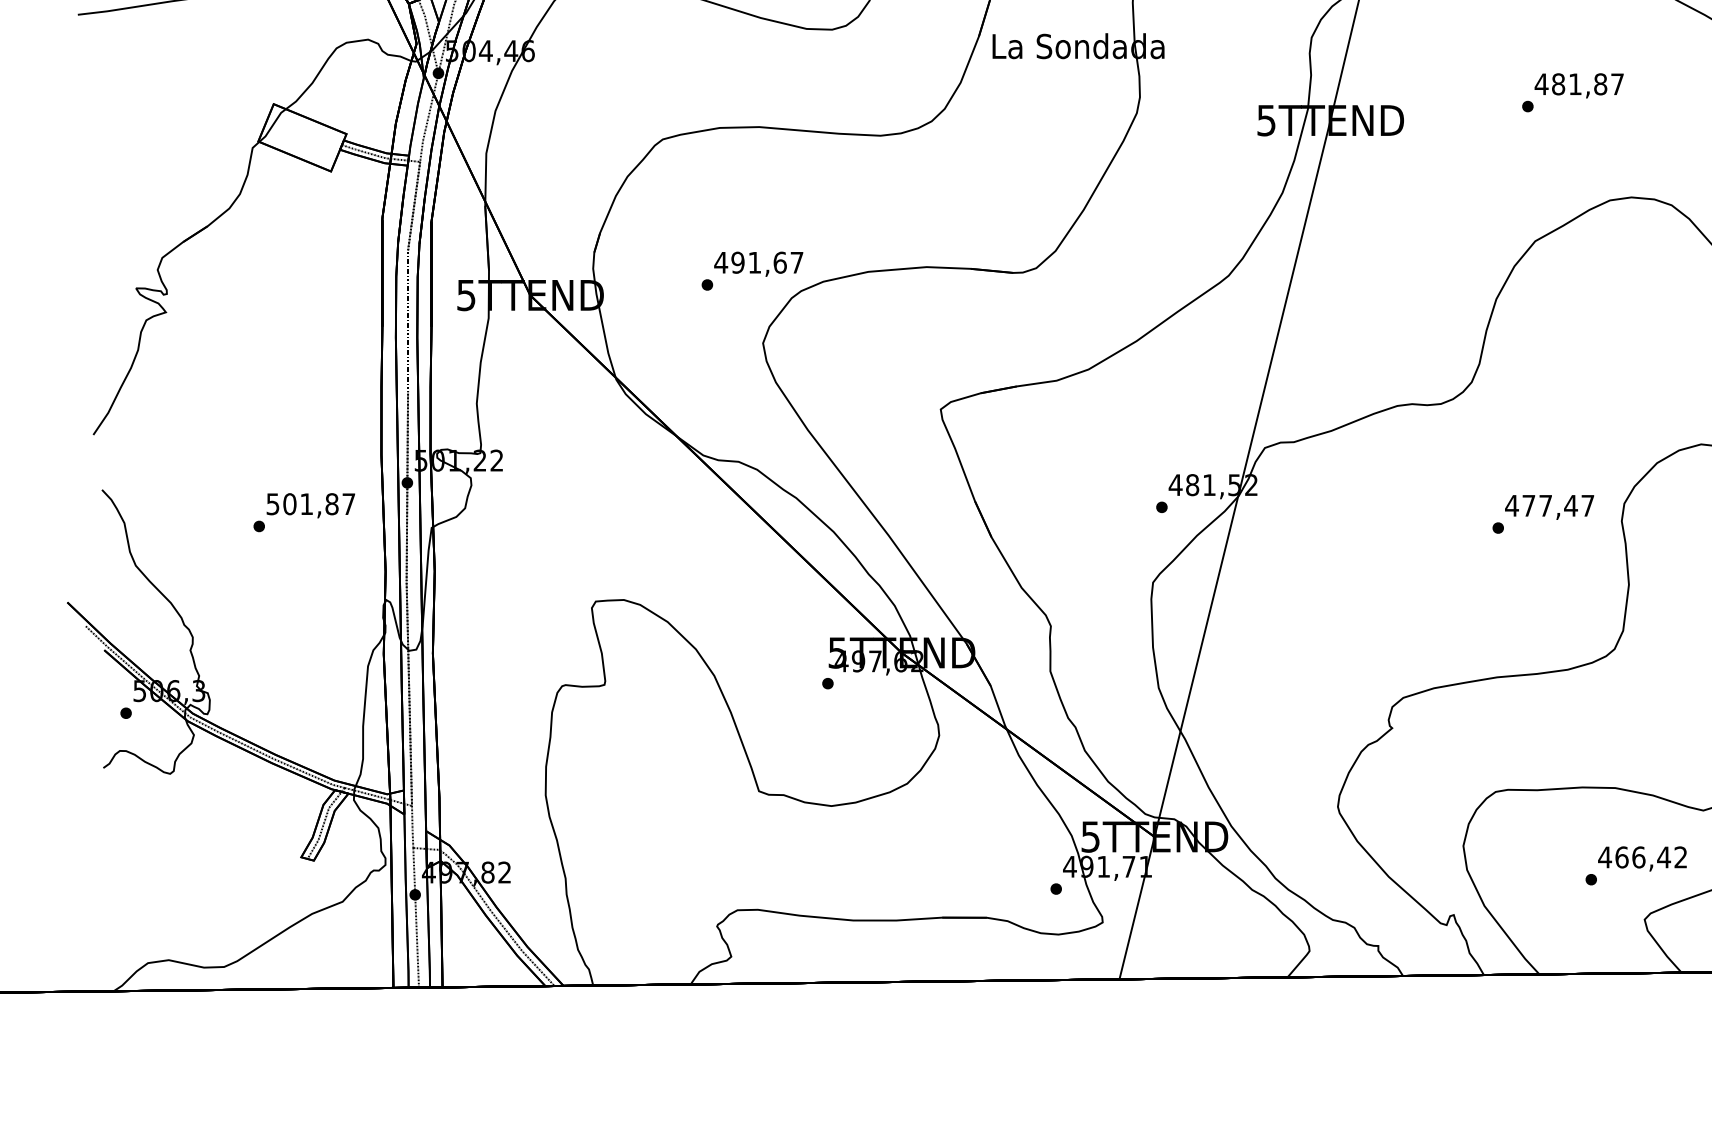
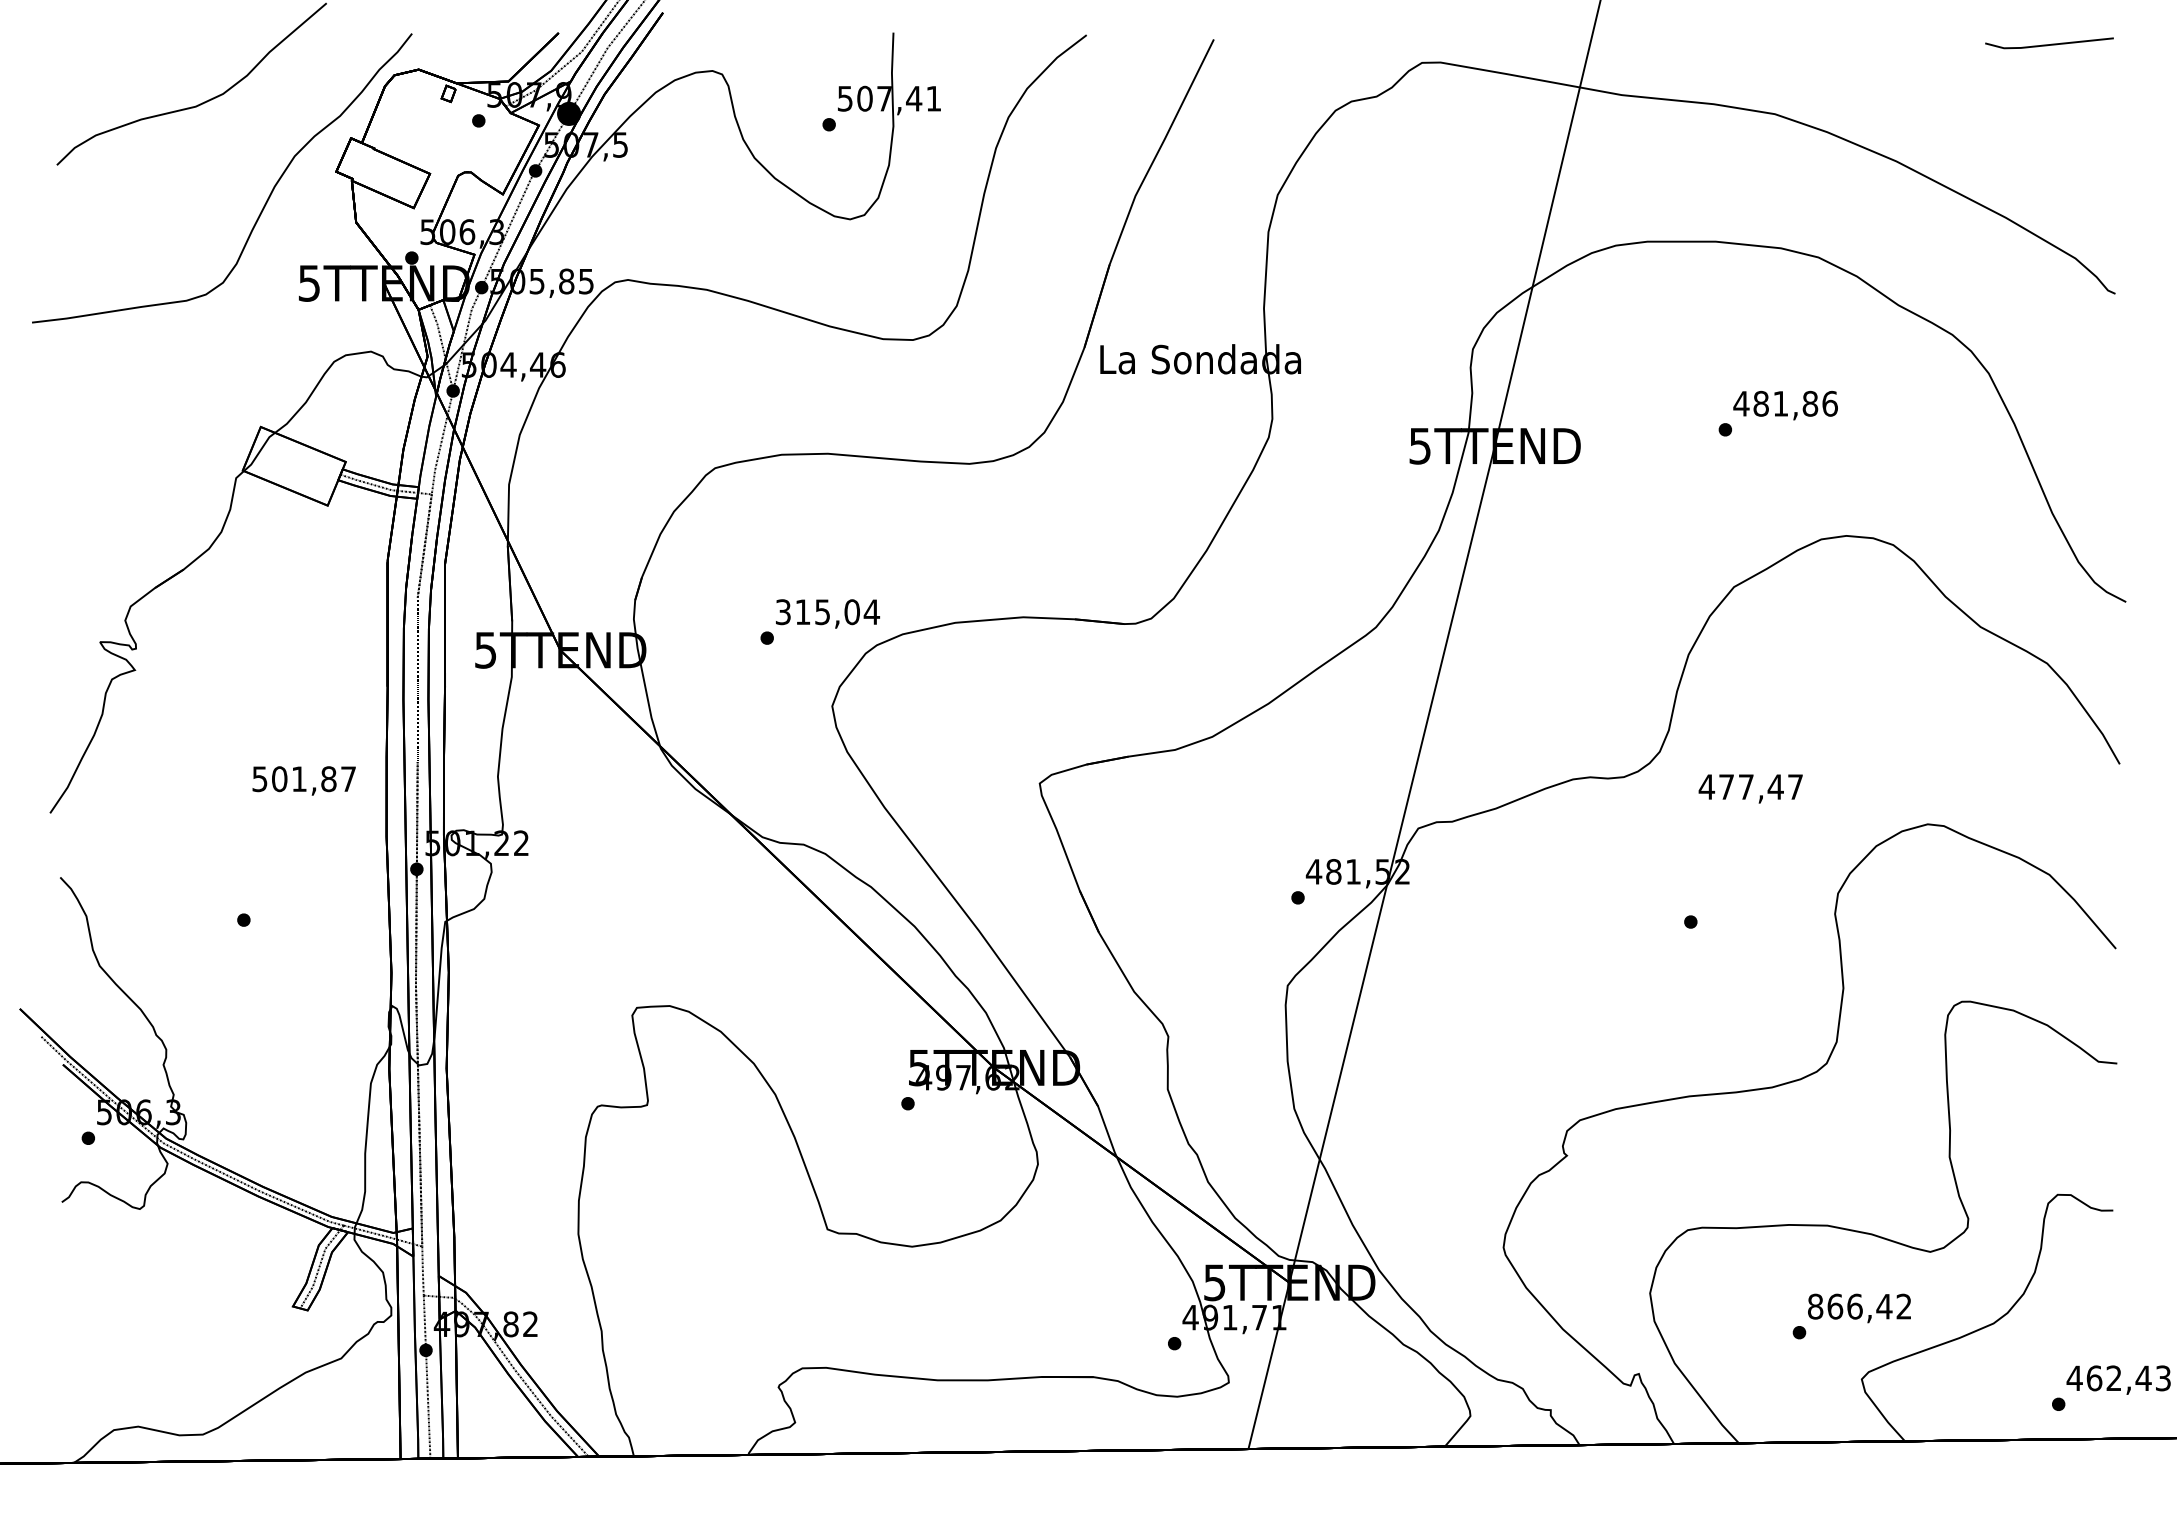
text: (1617, 84) -> (1829, 403), 481,87 -> 481,86
text: (759, 263) -> (827, 612), 491,67 -> 315,04
text: (310, 505) -> (303, 780), moved
text: (1549, 507) -> (1750, 788), moved
text: (1605, 857) -> (1815, 1306), 466,42 -> 866,42

